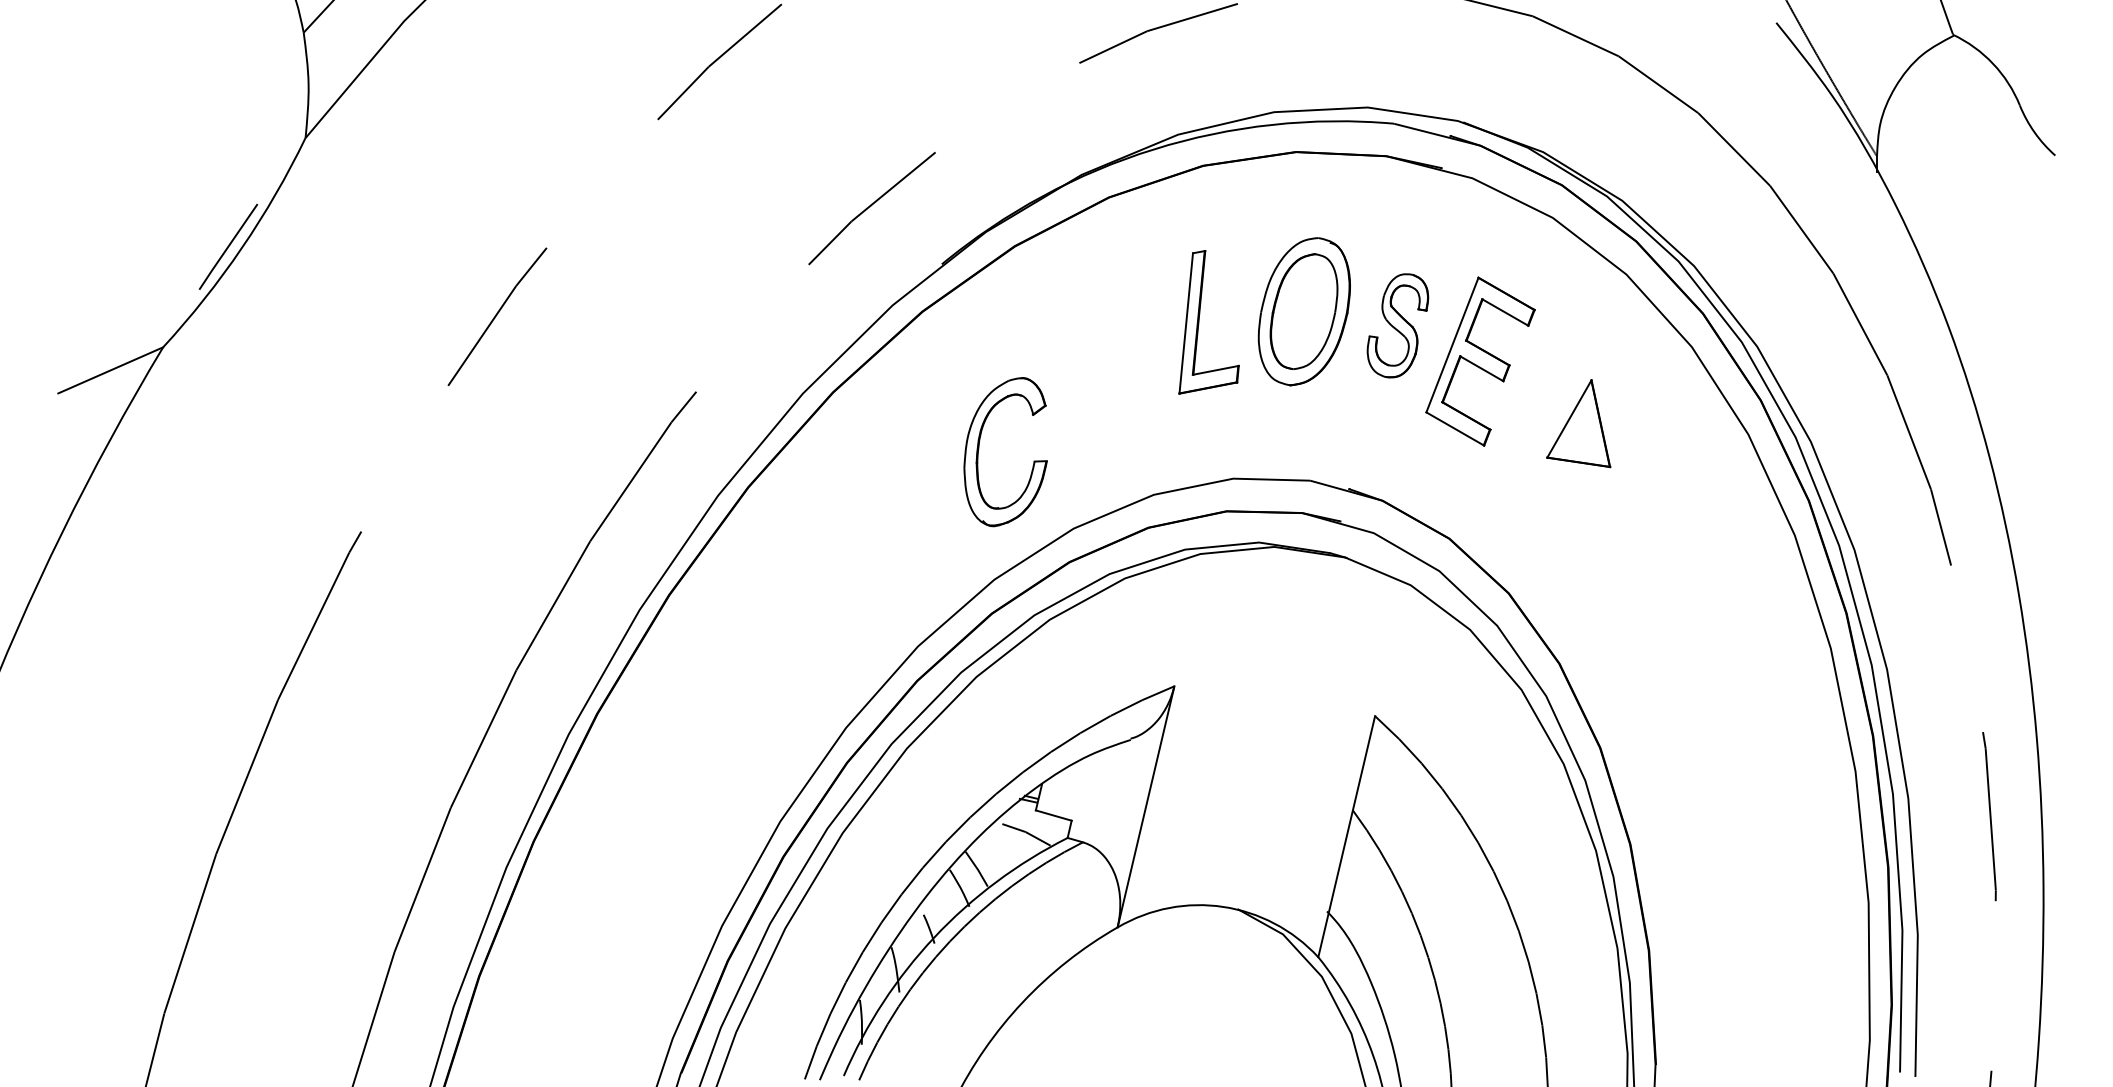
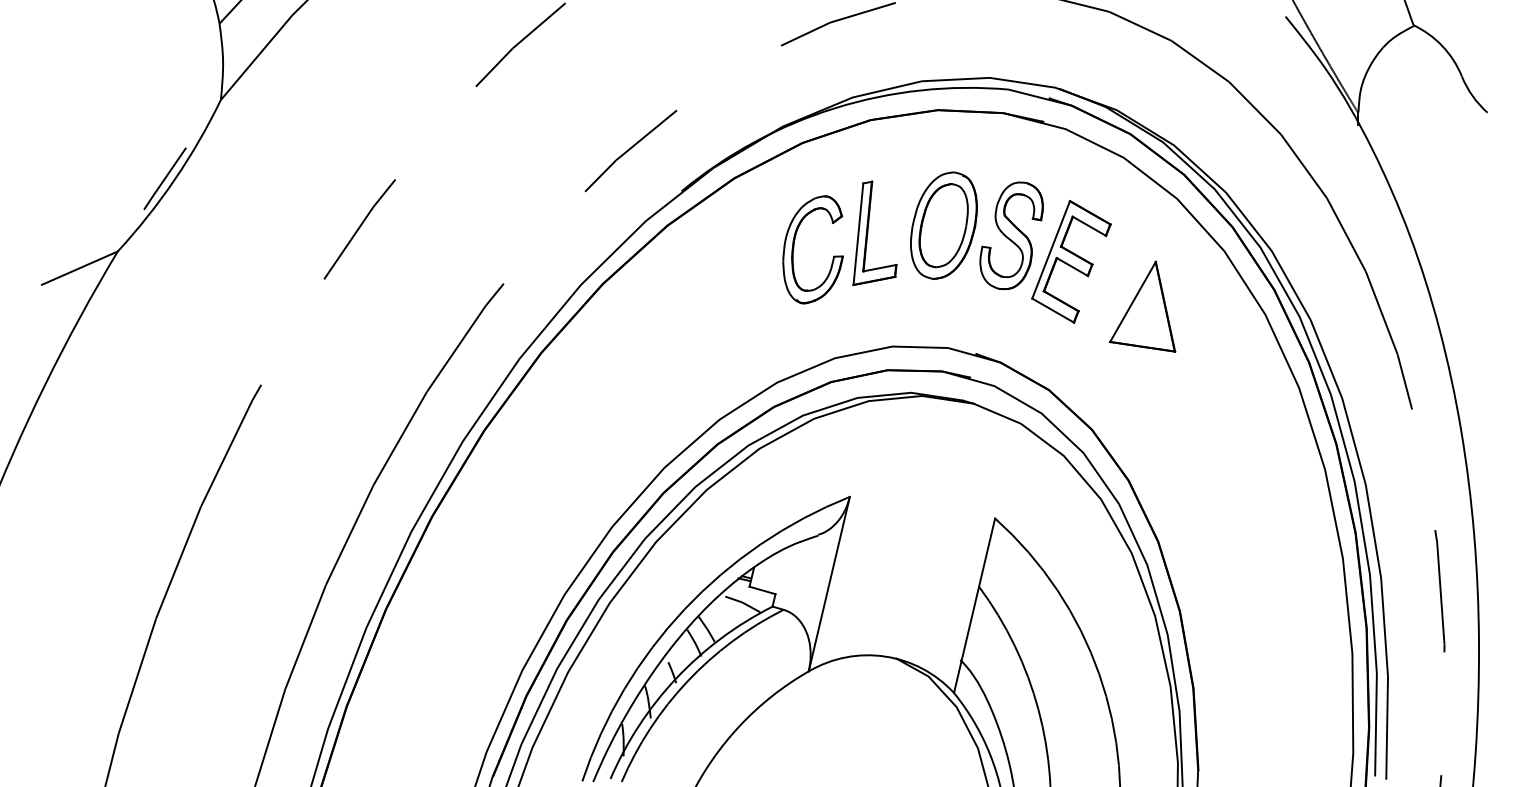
part: (1397, 325) -> (1011, 235), size x1.43
part: (1578, 423) -> (1142, 306), size x1.43
part: (979, 449) -> (794, 247), moved

